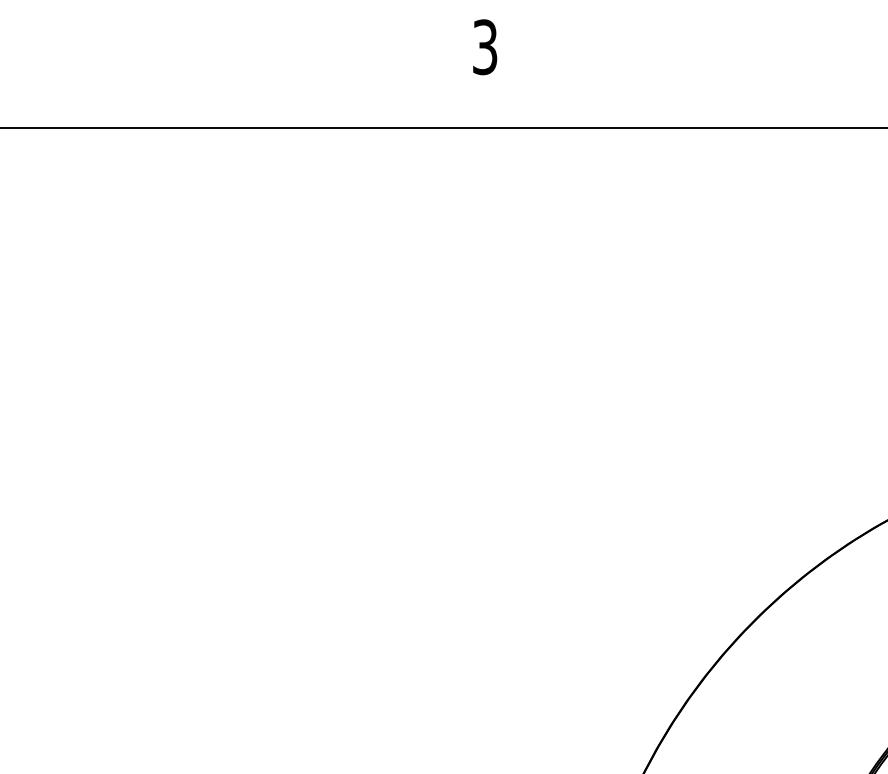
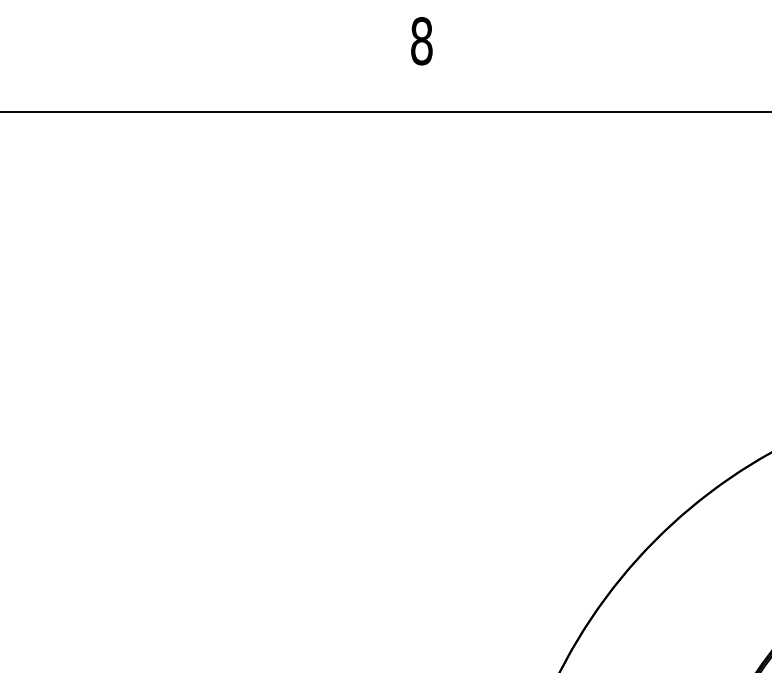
text: (484, 47) -> (421, 41), 3 -> 8

